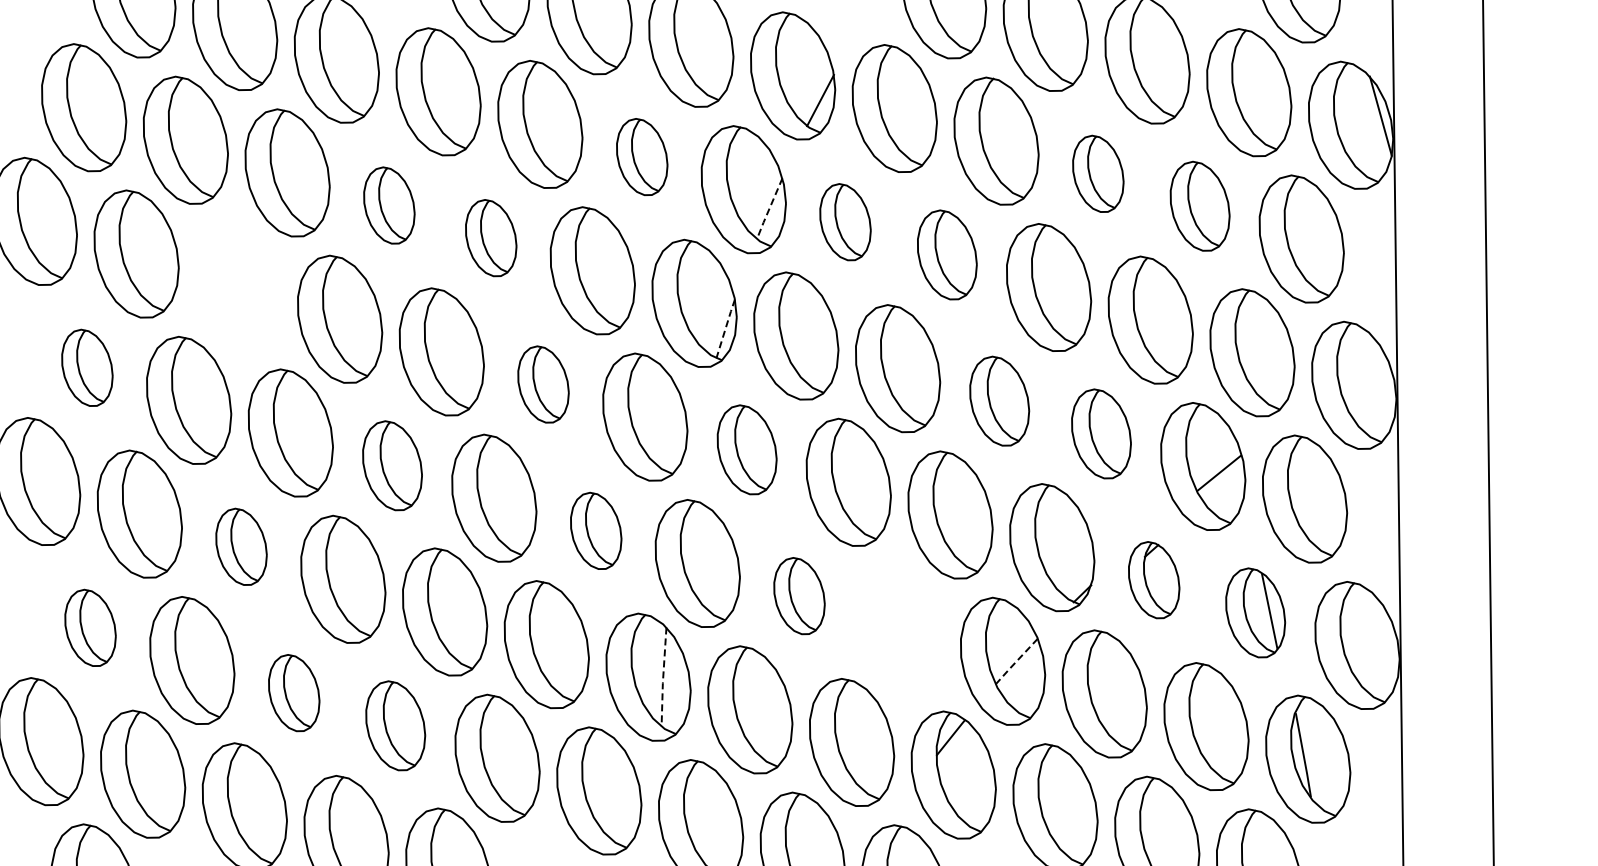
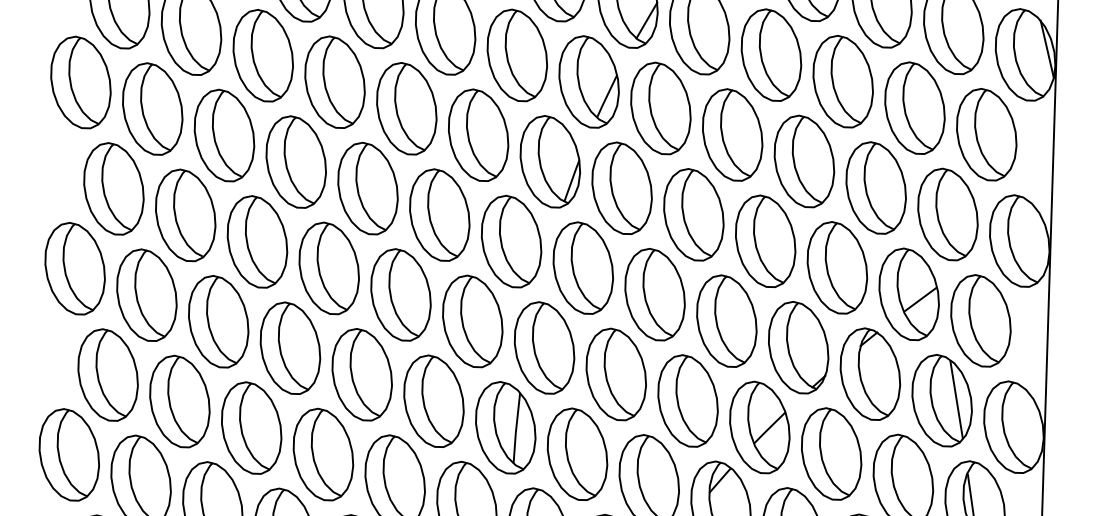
part: (642, 156) -> (517, 55), size x1.67
part: (1098, 173) -> (843, 81), size x1.67
part: (389, 205) -> (335, 82), size x1.67
part: (1200, 205) -> (915, 107), size x1.43
line: (769, 209) -> (606, 96), dashed -> solid
part: (845, 221) -> (660, 107), size x1.67
part: (491, 237) -> (407, 108), size x1.67
part: (947, 254) -> (732, 134), size x1.43
part: (238, 286) -> (224, 135), added
line: (725, 328) -> (571, 180), dashed -> solid
part: (87, 367) -> (114, 188), size x1.67
part: (543, 384) -> (439, 215), size x1.67
part: (999, 400) -> (765, 240), size x1.43
part: (1101, 433) -> (837, 267), size x1.43
part: (747, 449) -> (583, 267), size x1.43
part: (392, 465) -> (329, 268), size x1.43
part: (596, 530) -> (473, 321), size x1.67
part: (241, 546) -> (218, 321), size x1.67
part: (1154, 579) -> (870, 373), size x1.67
part: (799, 595) -> (616, 374), size x1.67
part: (1255, 612) -> (942, 400), size x1.43
part: (90, 627) -> (108, 374), size x1.67
part: (901, 628) -> (688, 400), added
line: (1016, 661) -> (769, 428), dashed -> solid
line: (663, 678) -> (516, 429), dashed -> solid
part: (294, 692) -> (252, 427), size x1.67
part: (395, 725) -> (323, 454), size x1.43

